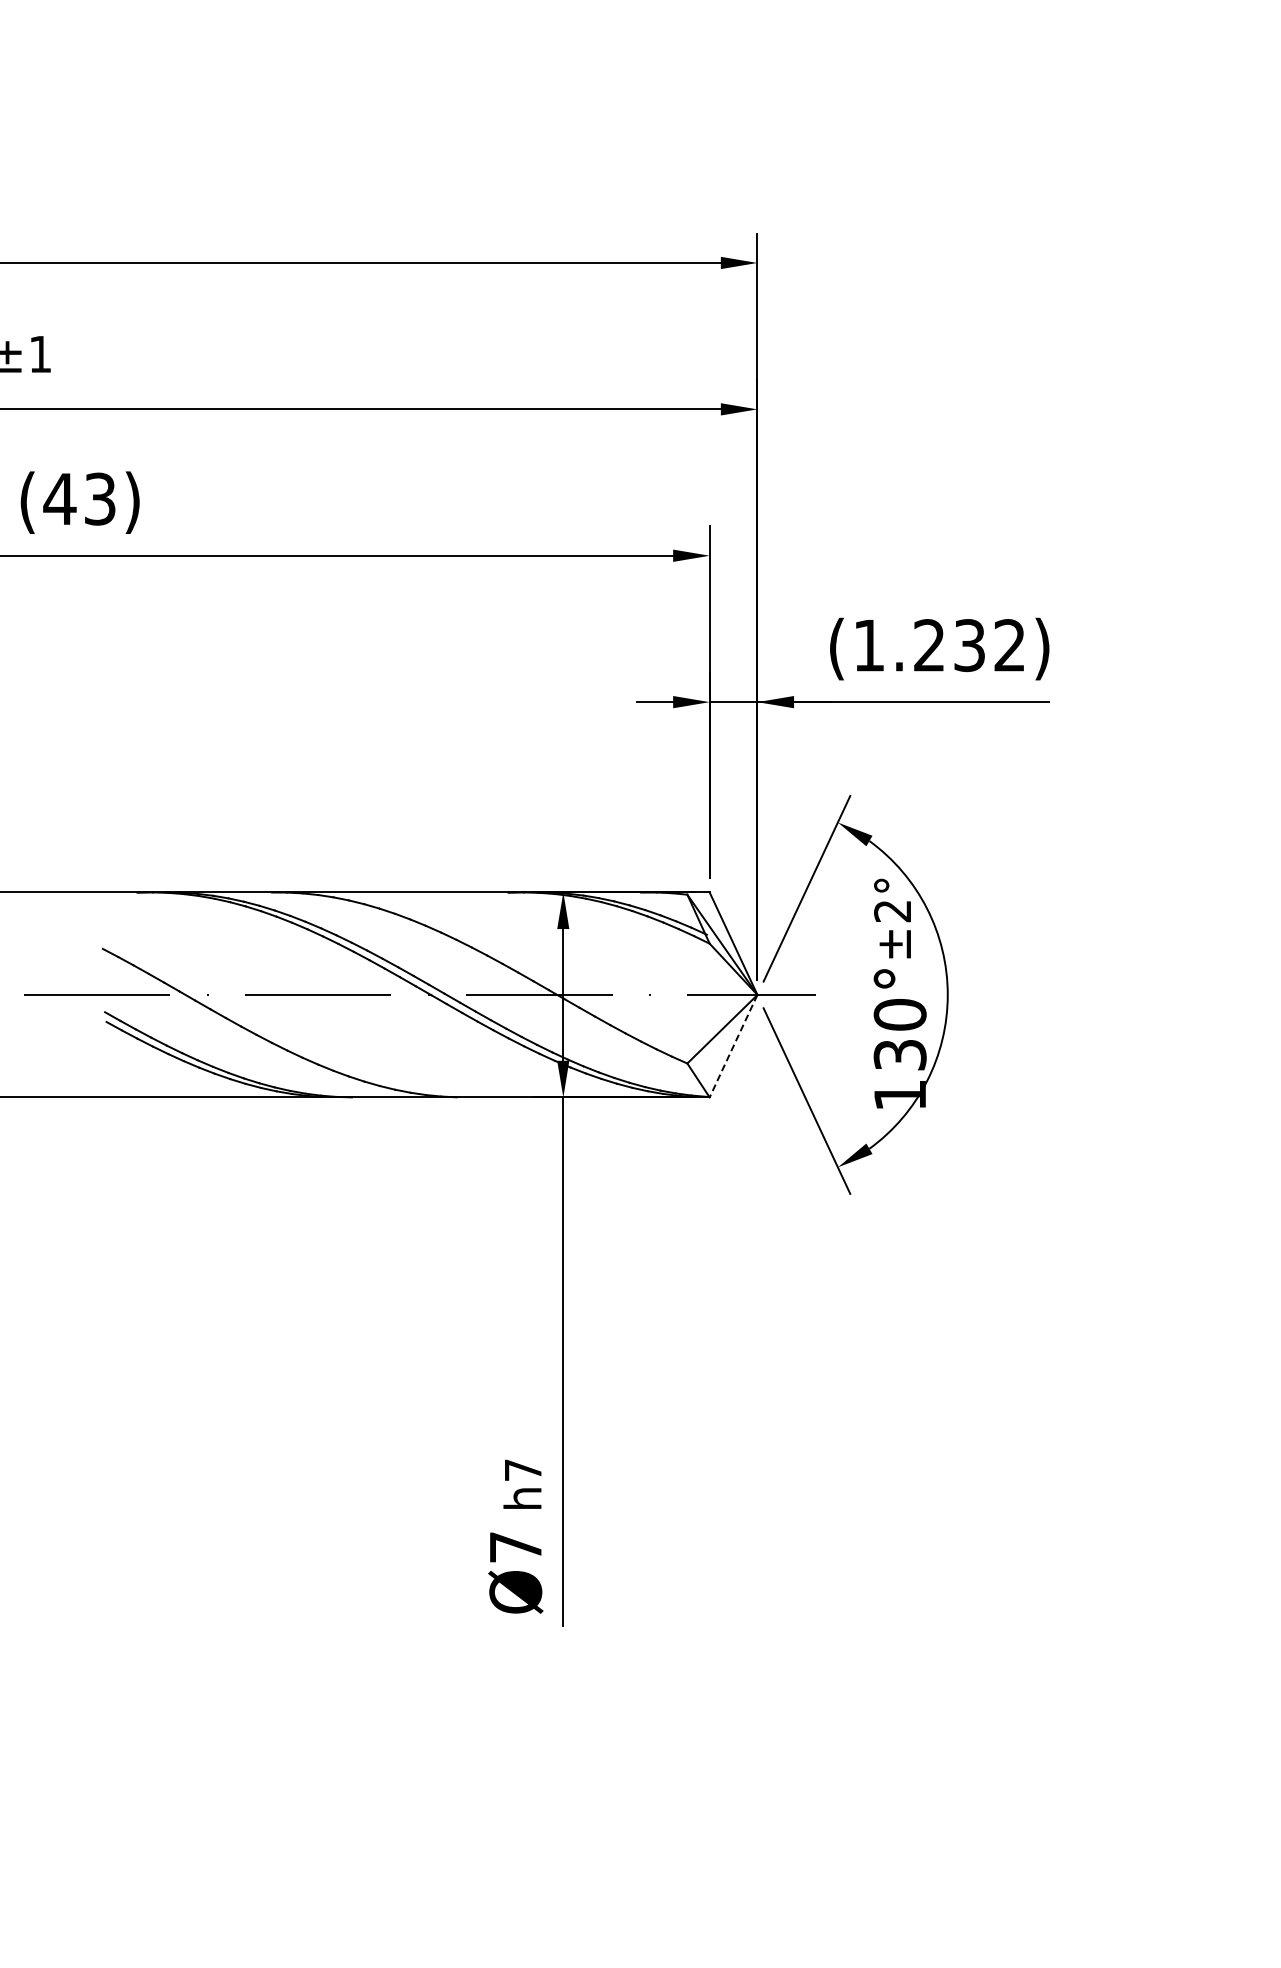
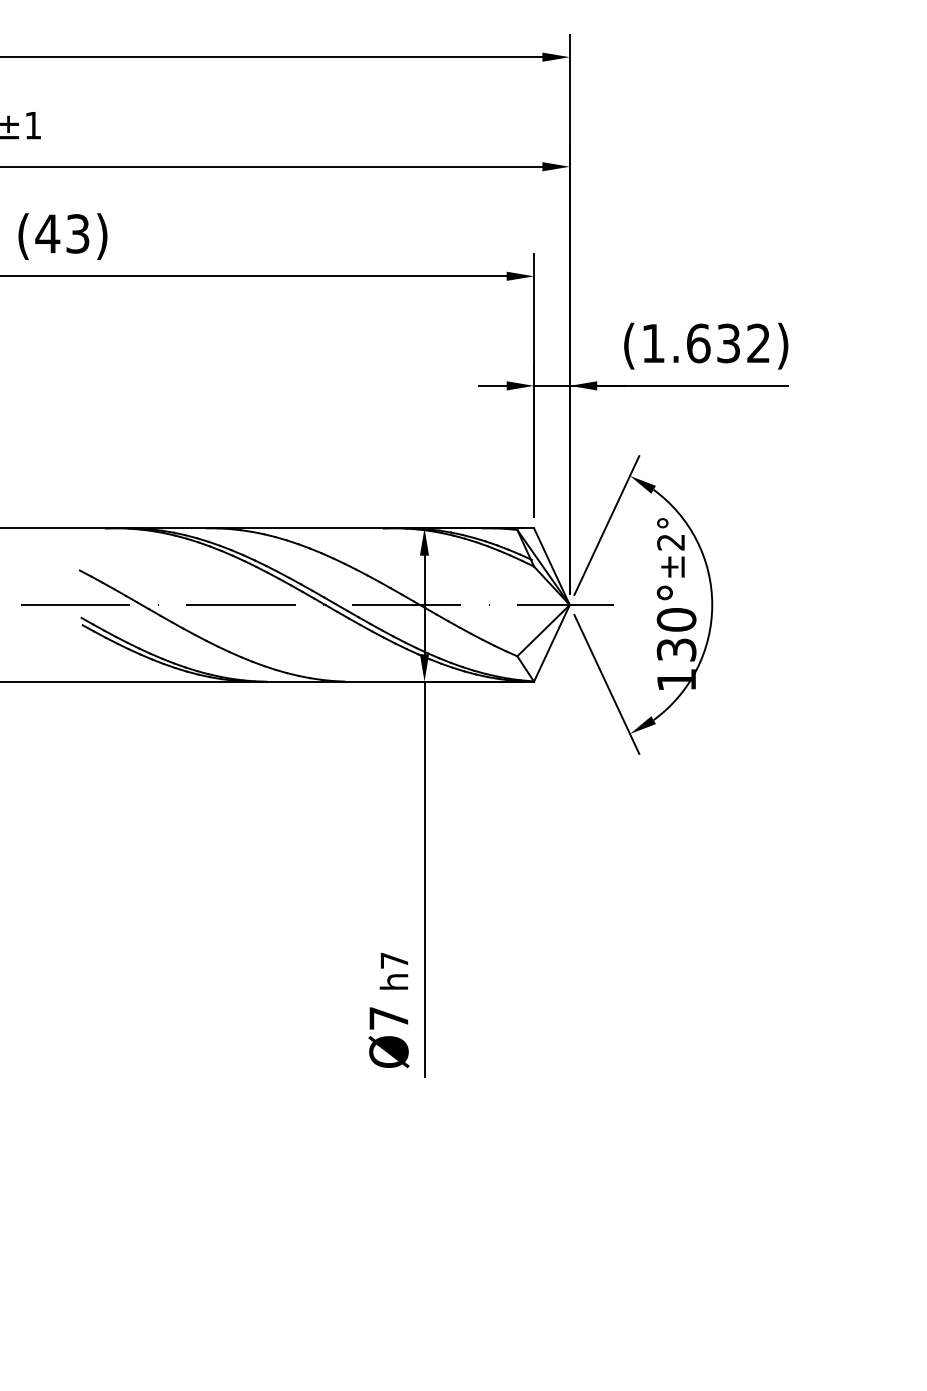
text: (929, 645) -> (698, 343), (1.232) -> (1.632)
line: (733, 1046) -> (551, 643), dashed -> solid

